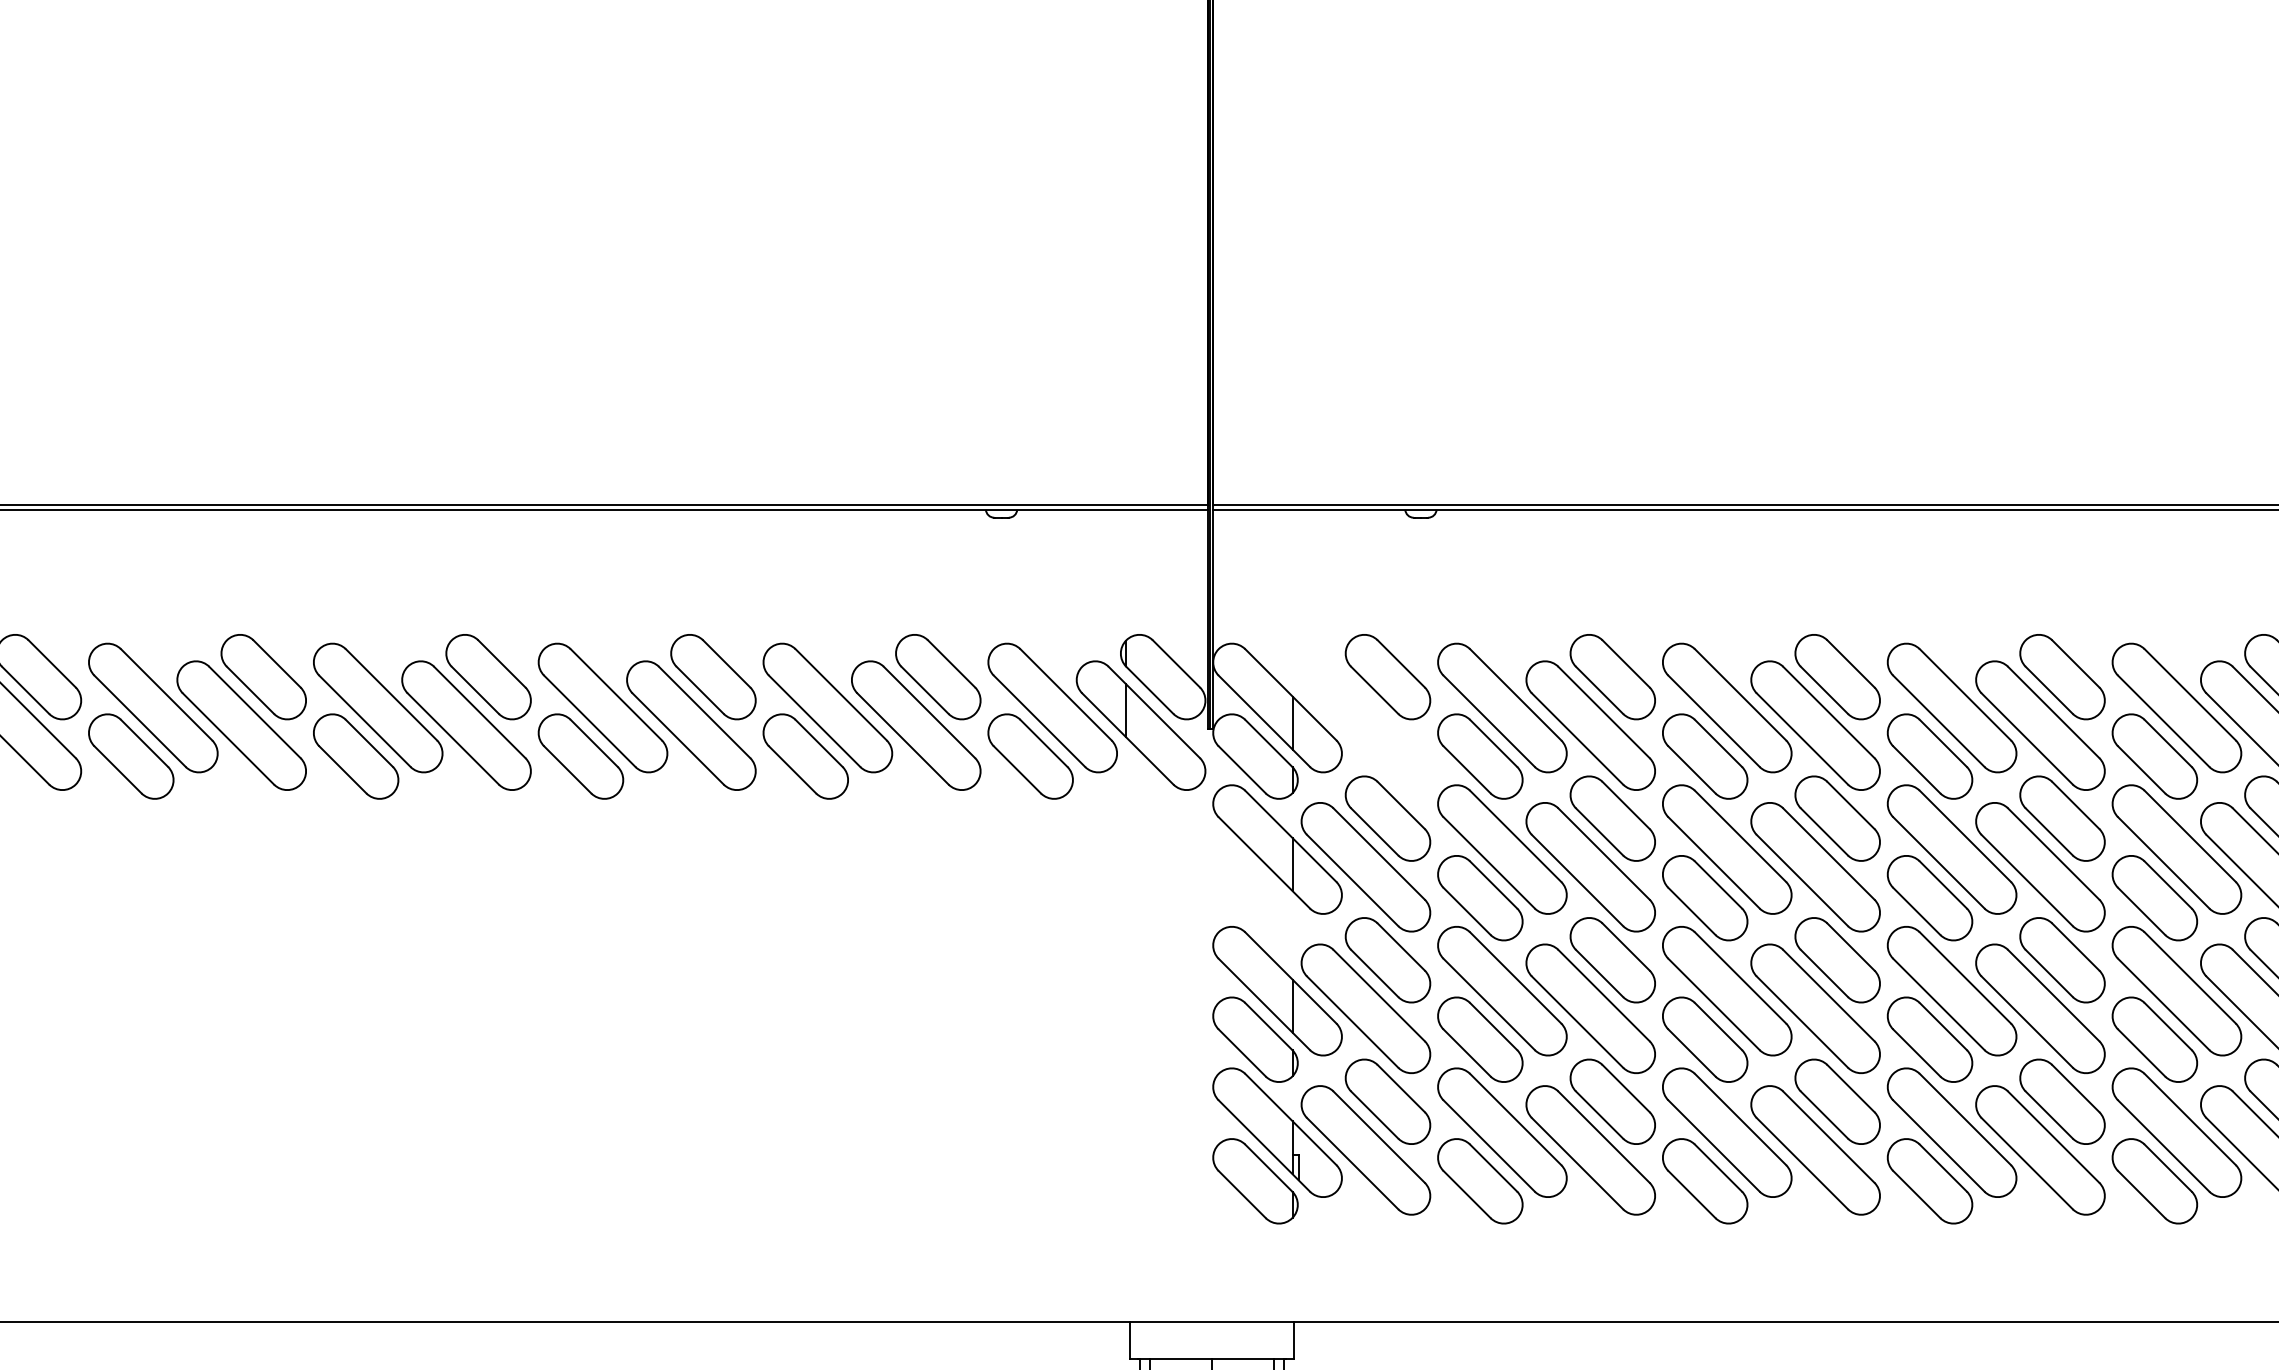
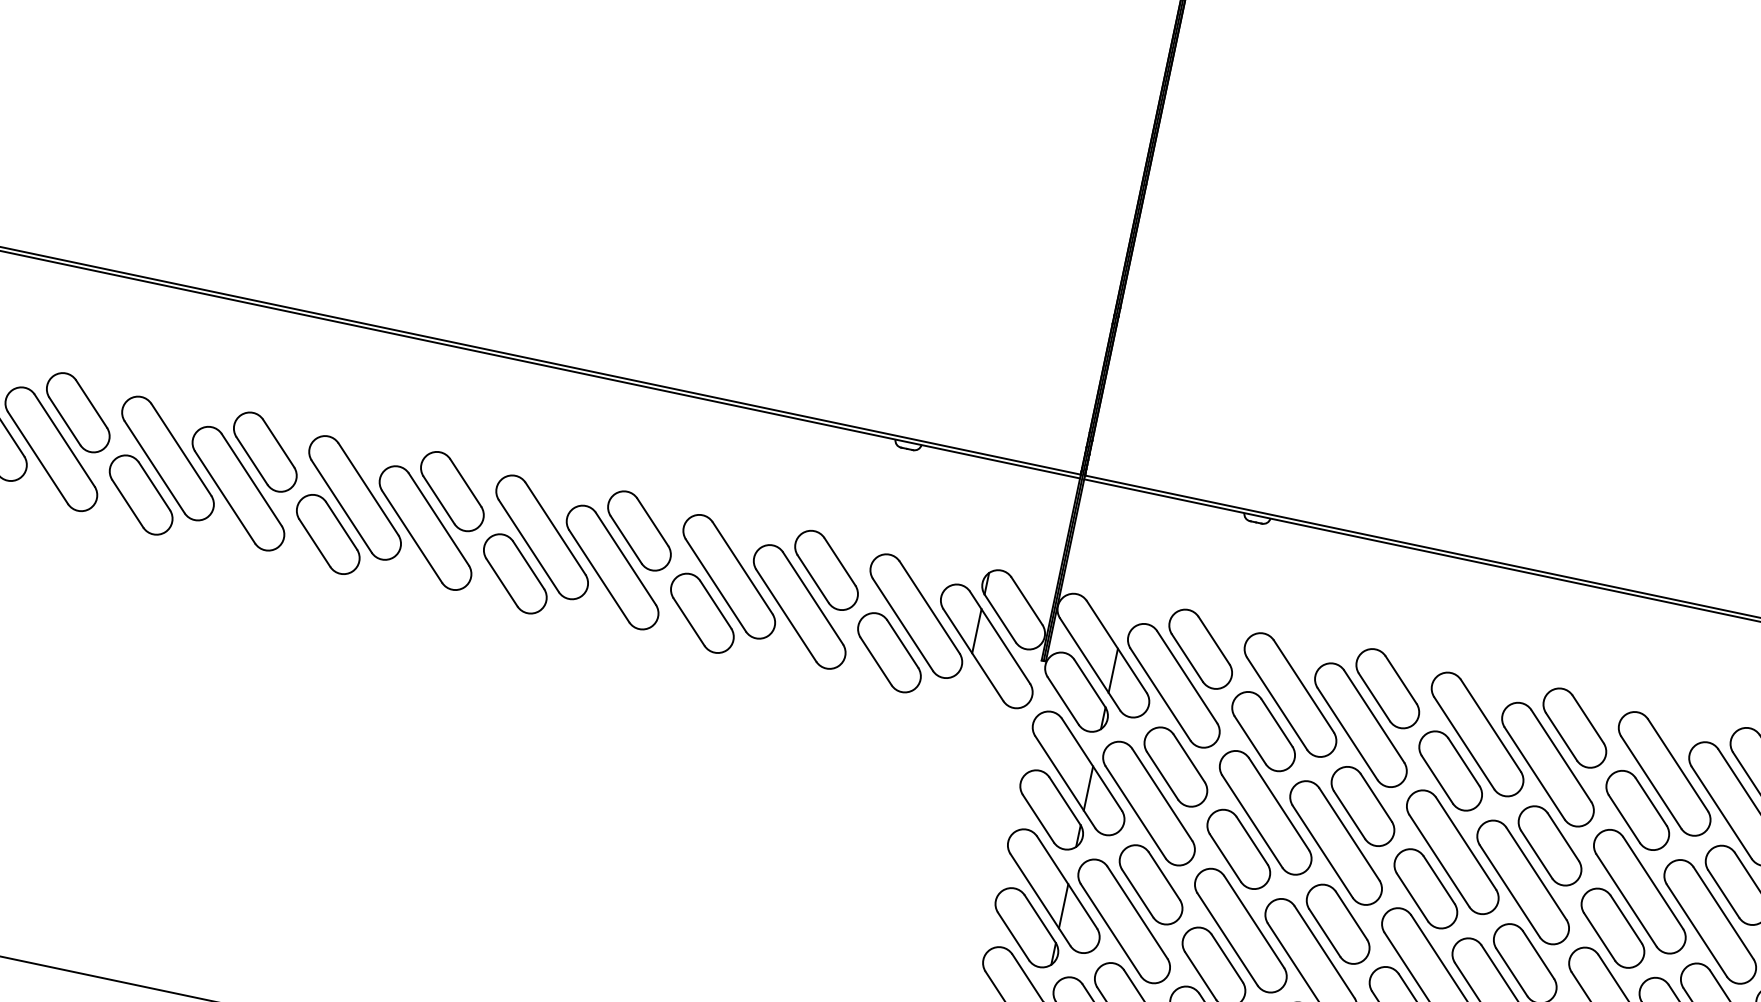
part: (1365, 725) -> (1173, 685), added
part: (1255, 898) -> (1051, 810), added

